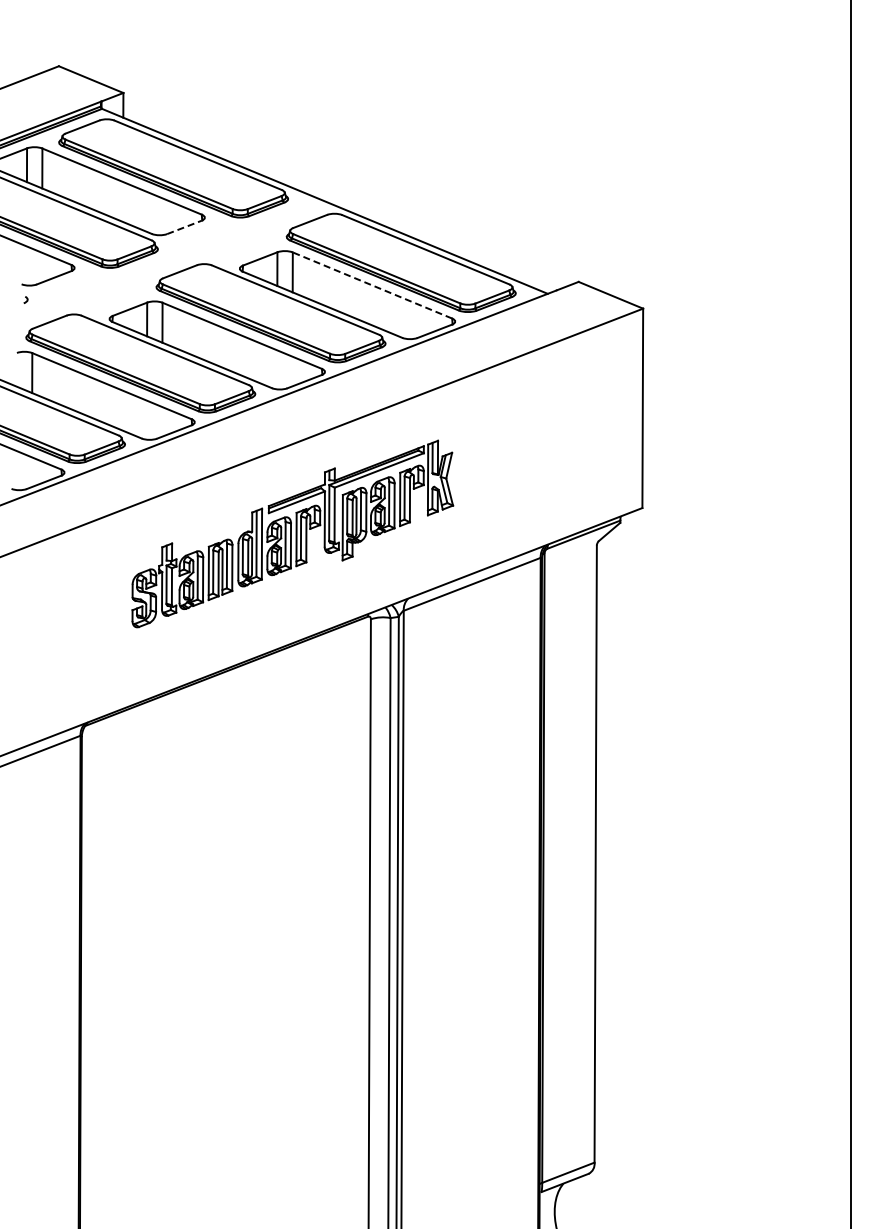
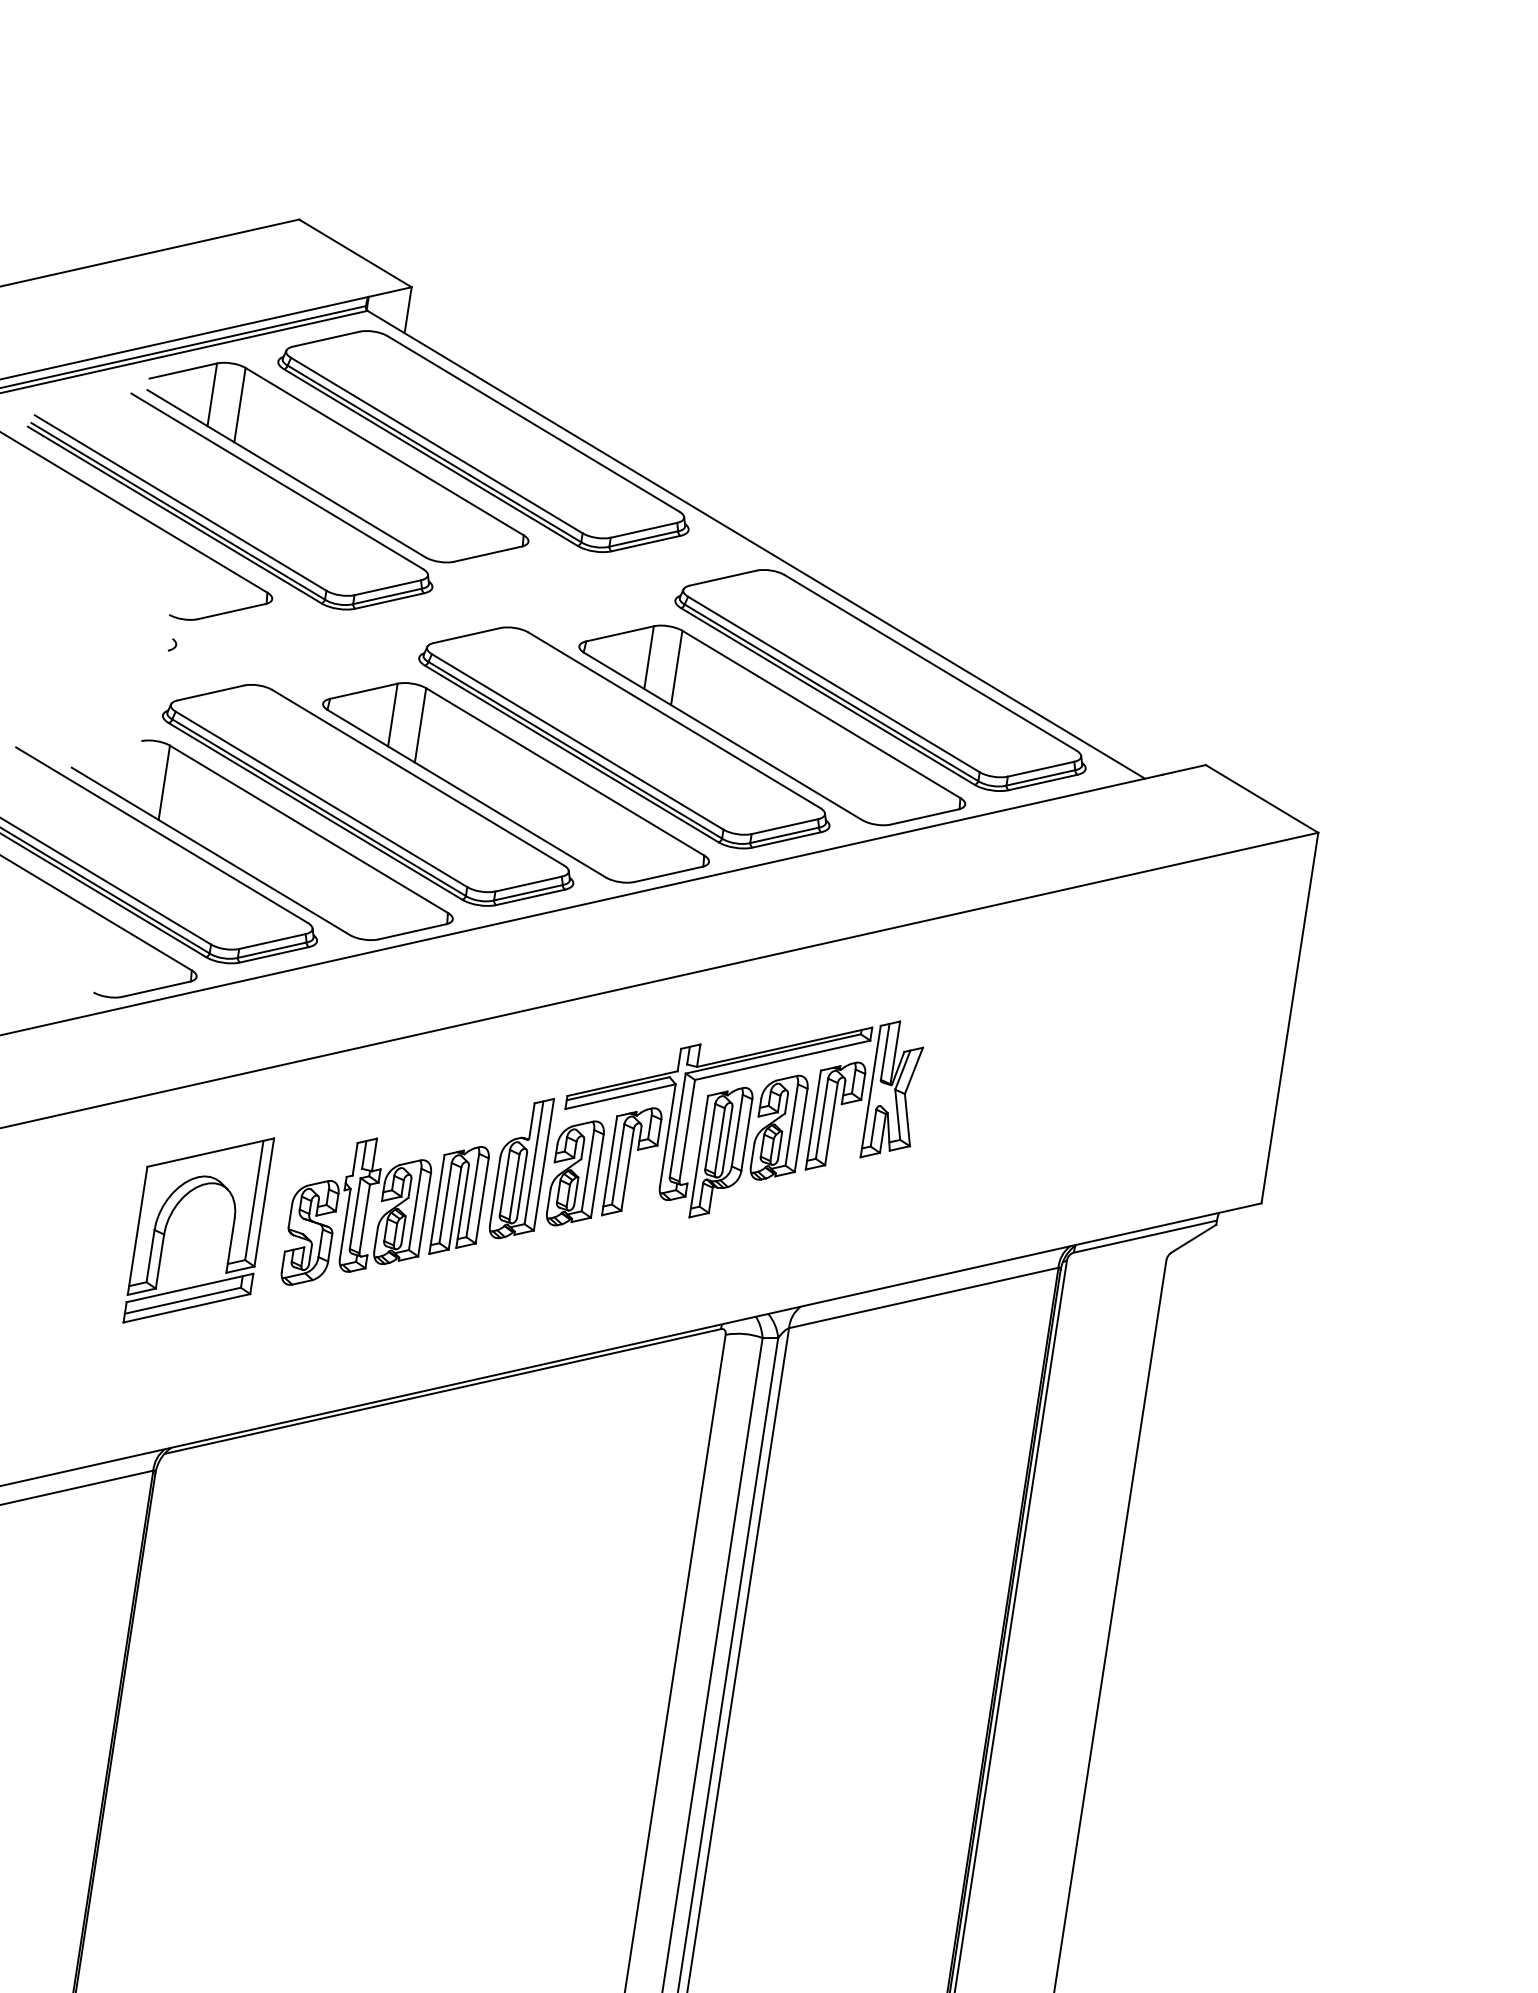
line: (184, 227) -> (487, 554), dashed -> solid
line: (372, 285) -> (821, 714), dashed -> solid
part: (85, 605) -> (198, 1229), added

